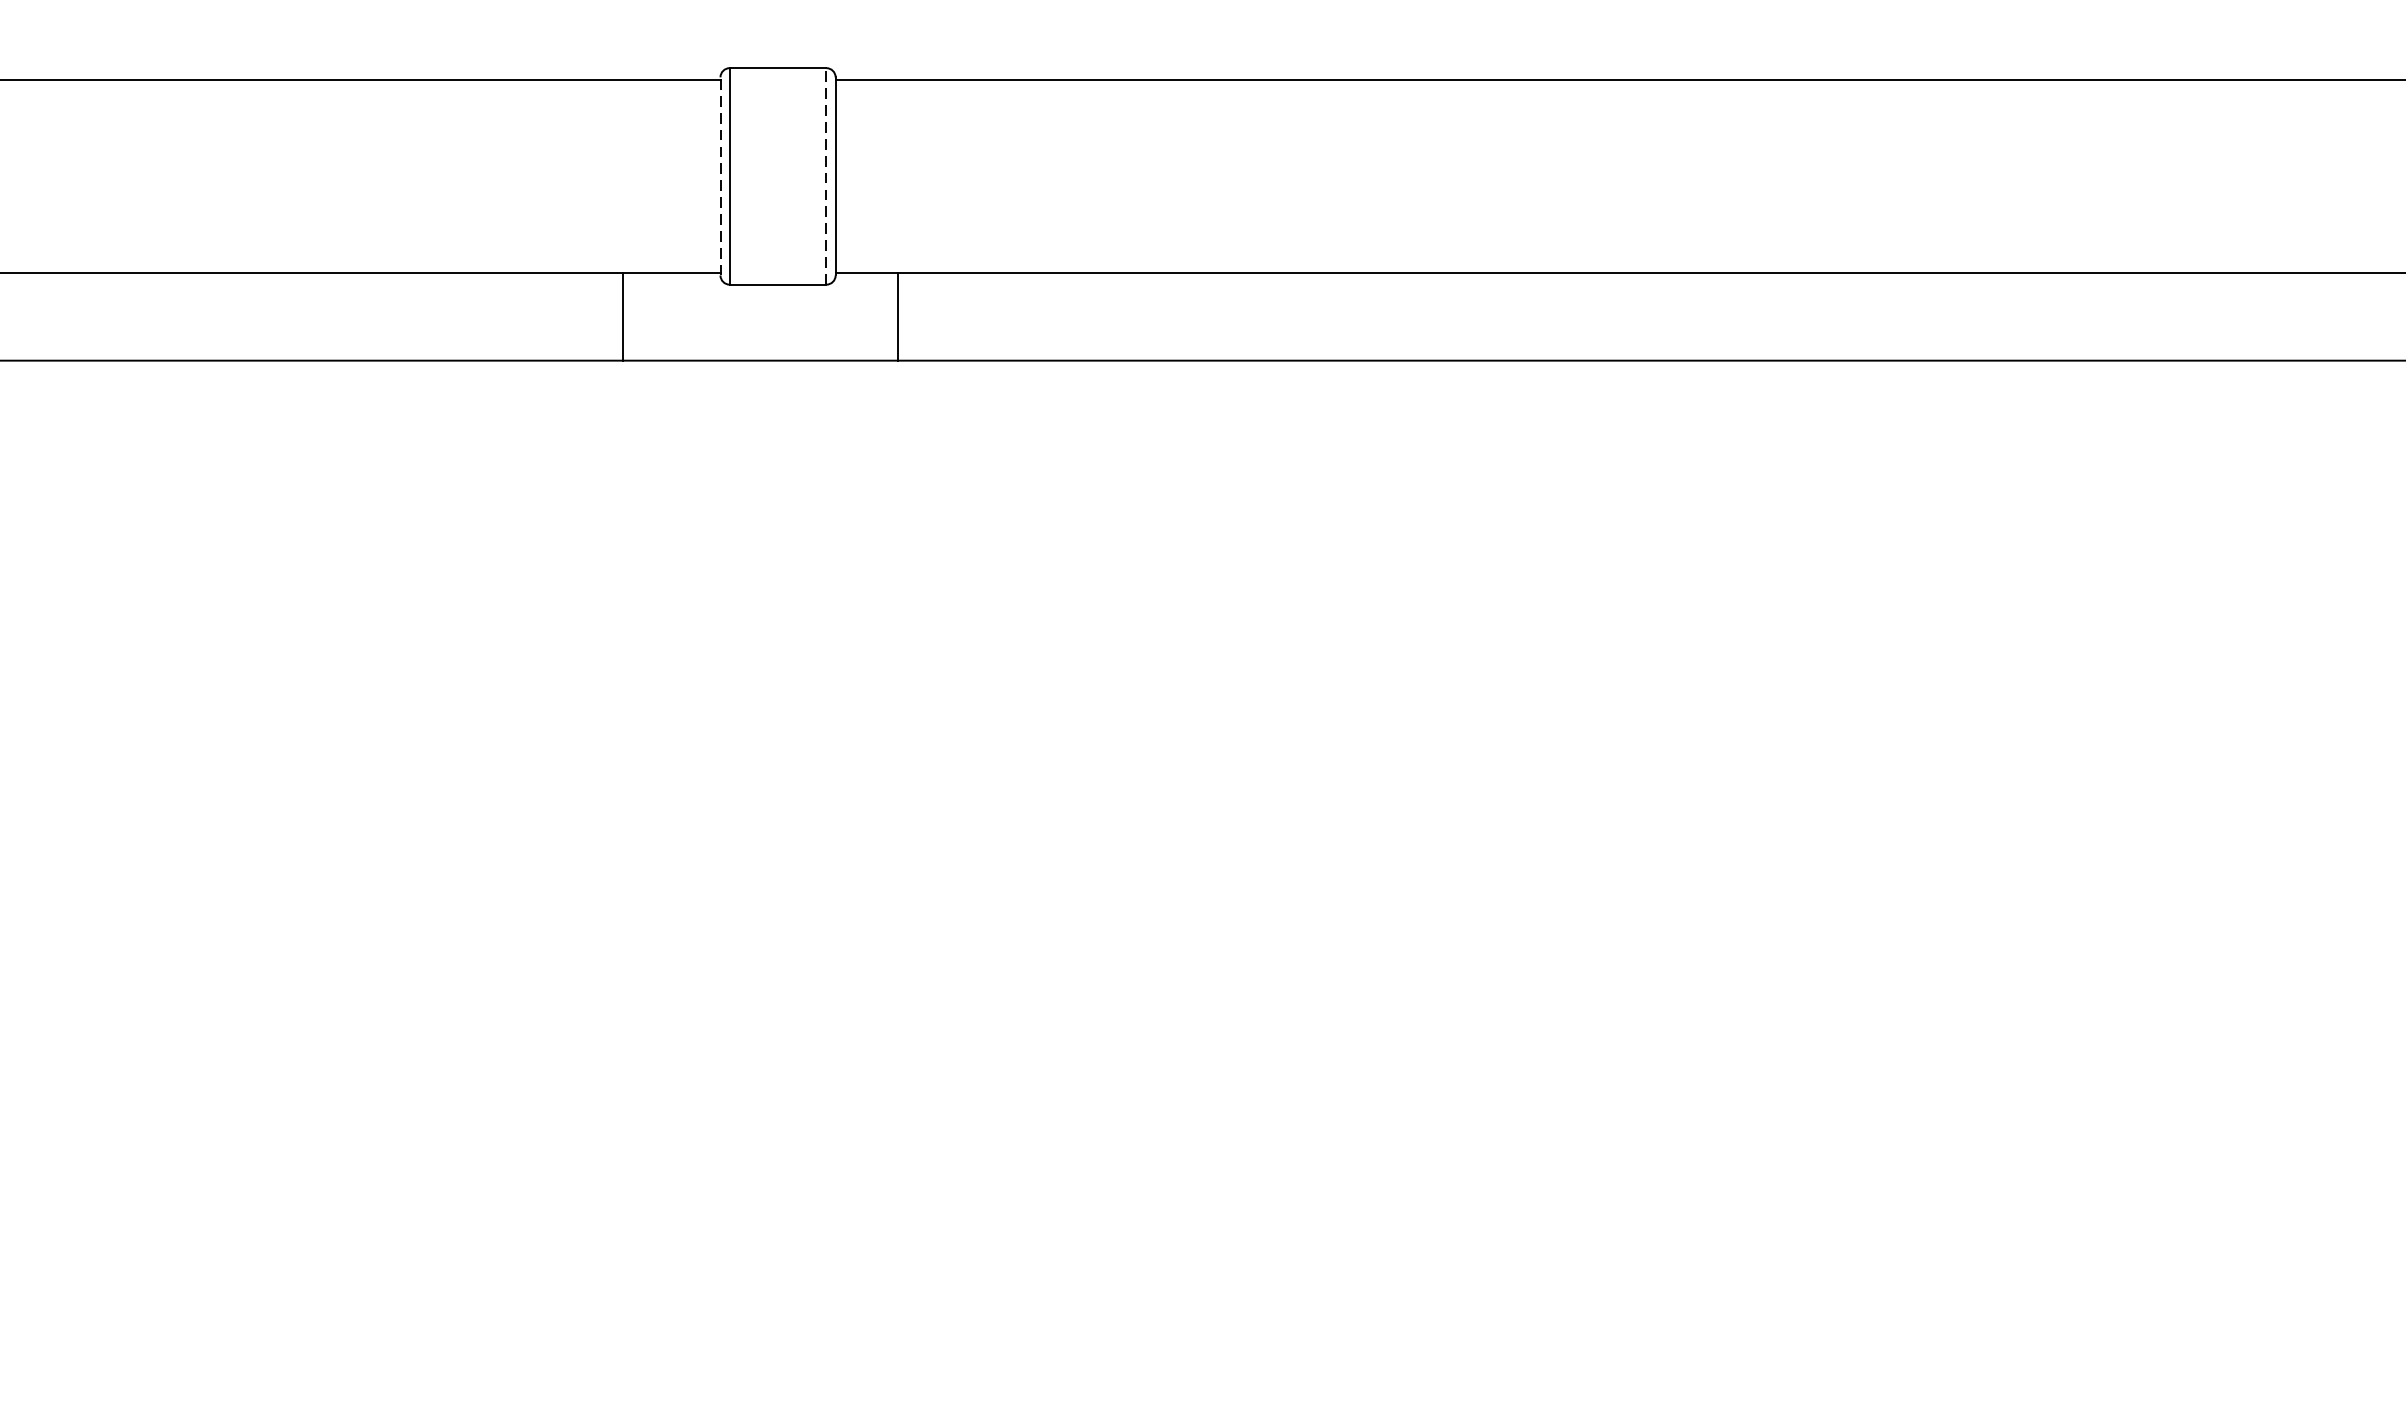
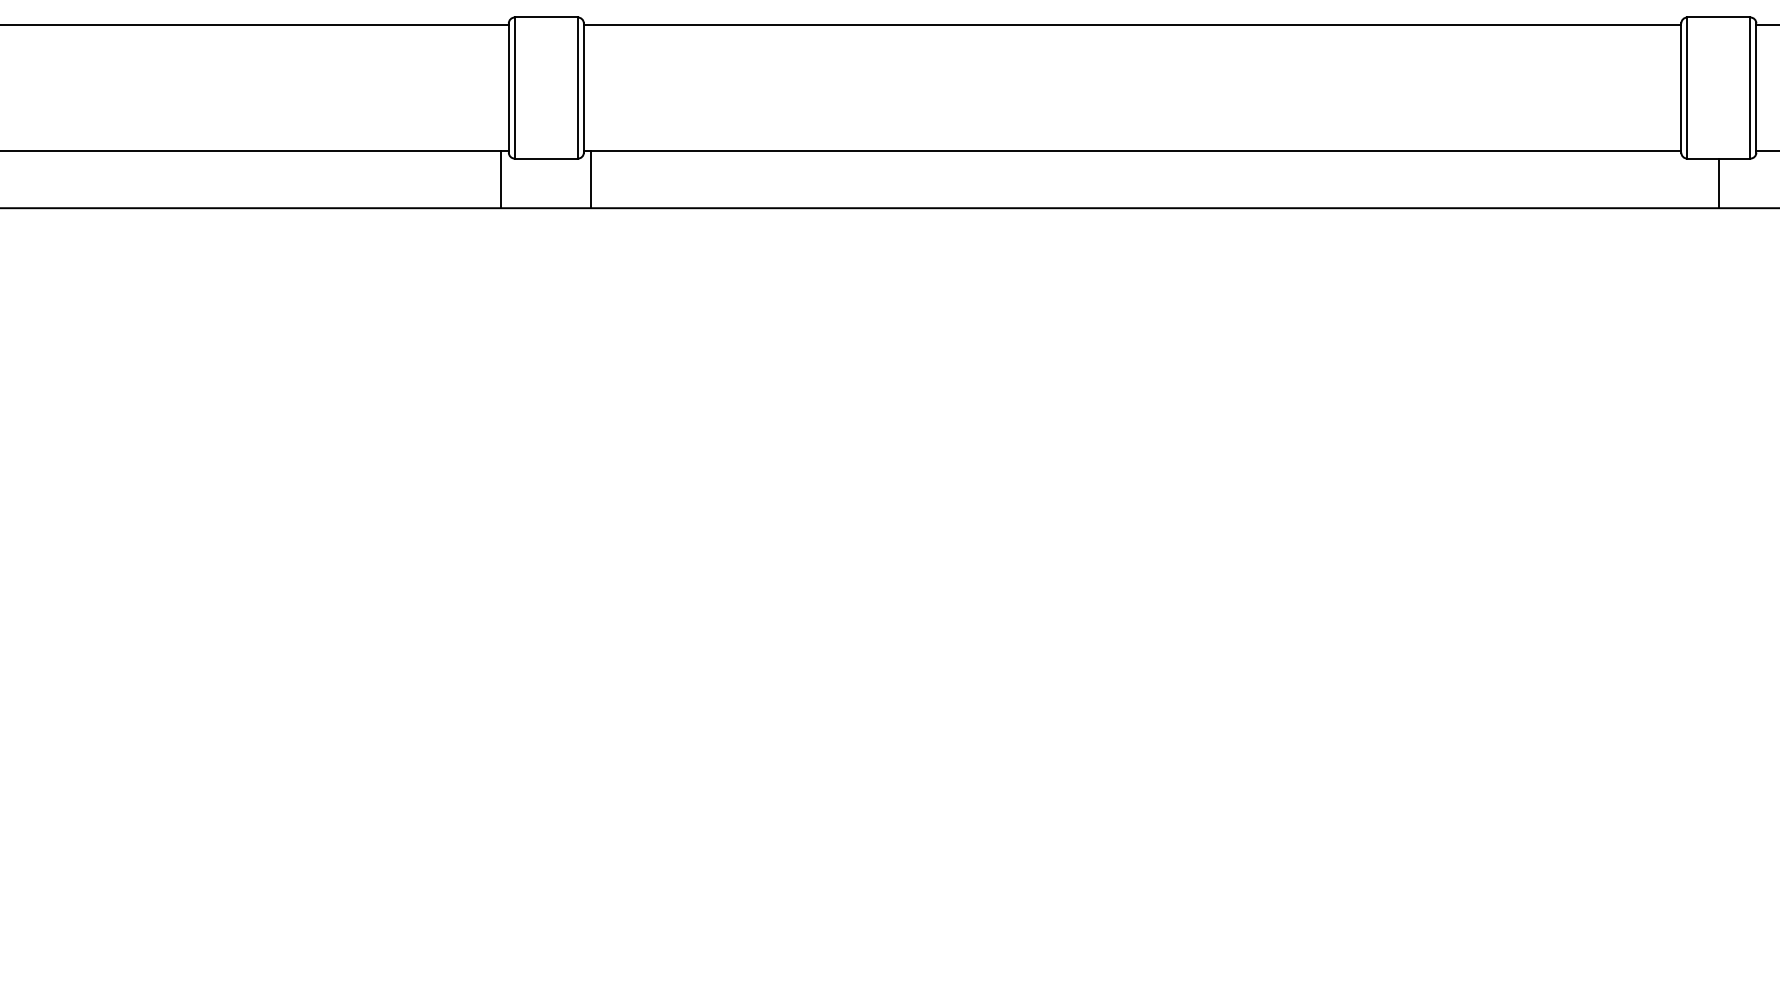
line: (720, 177) -> (508, 88), dashed -> solid
line: (825, 177) -> (577, 88), dashed -> solid
line: (623, 316) -> (501, 179), moved
line: (897, 316) -> (591, 179), moved

